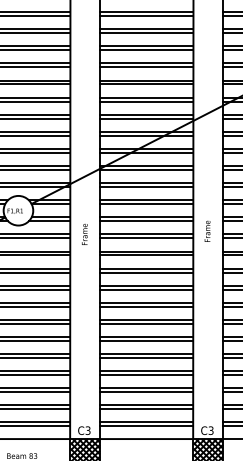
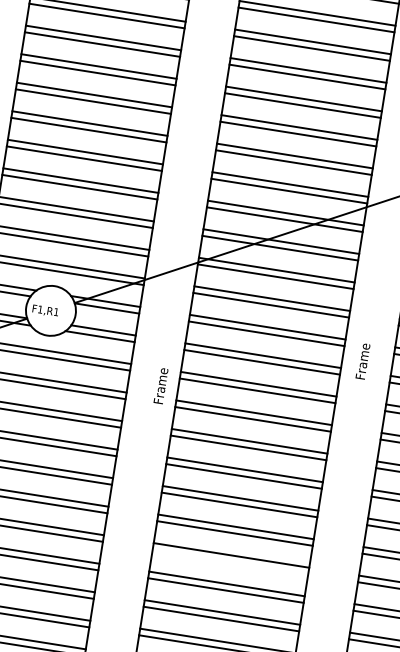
text: (207, 230) -> (363, 359), moved
text: (84, 234) -> (160, 385), moved
line: (146, 340) -> (230, 561), removed

